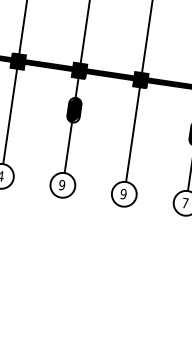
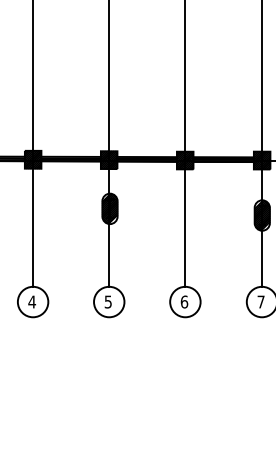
text: (61, 184) -> (107, 301), 9 -> 5
text: (123, 193) -> (184, 301), 9 -> 6

